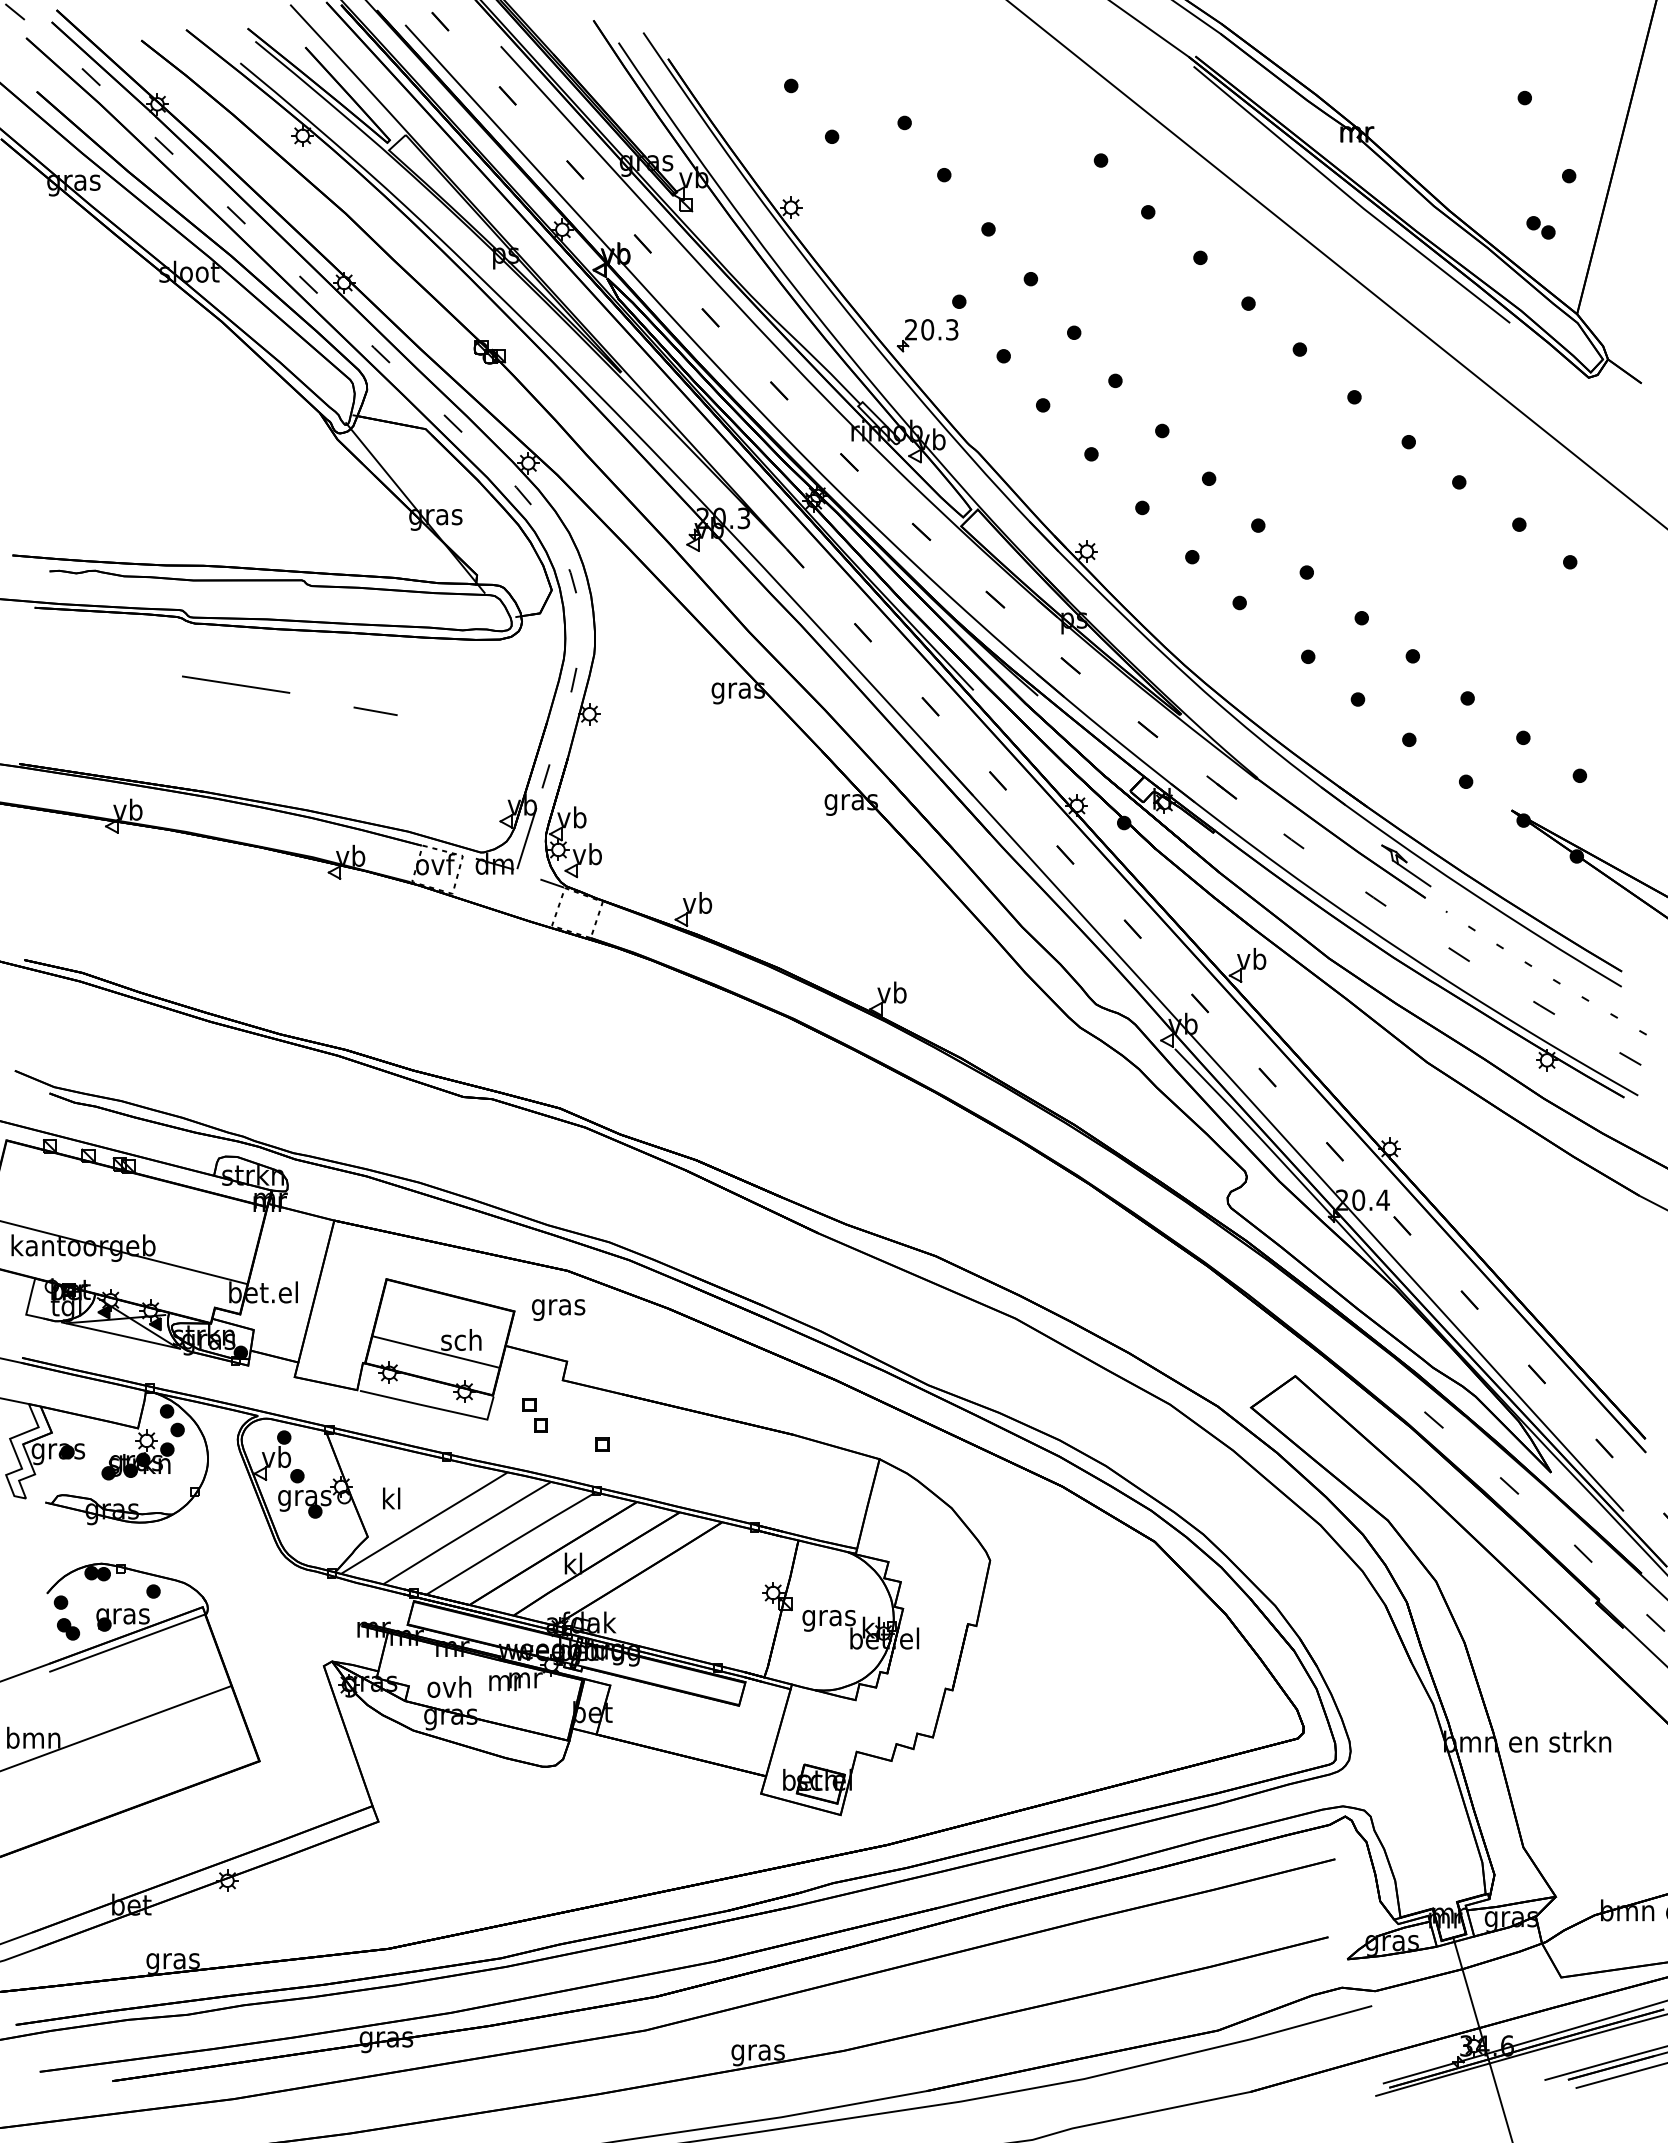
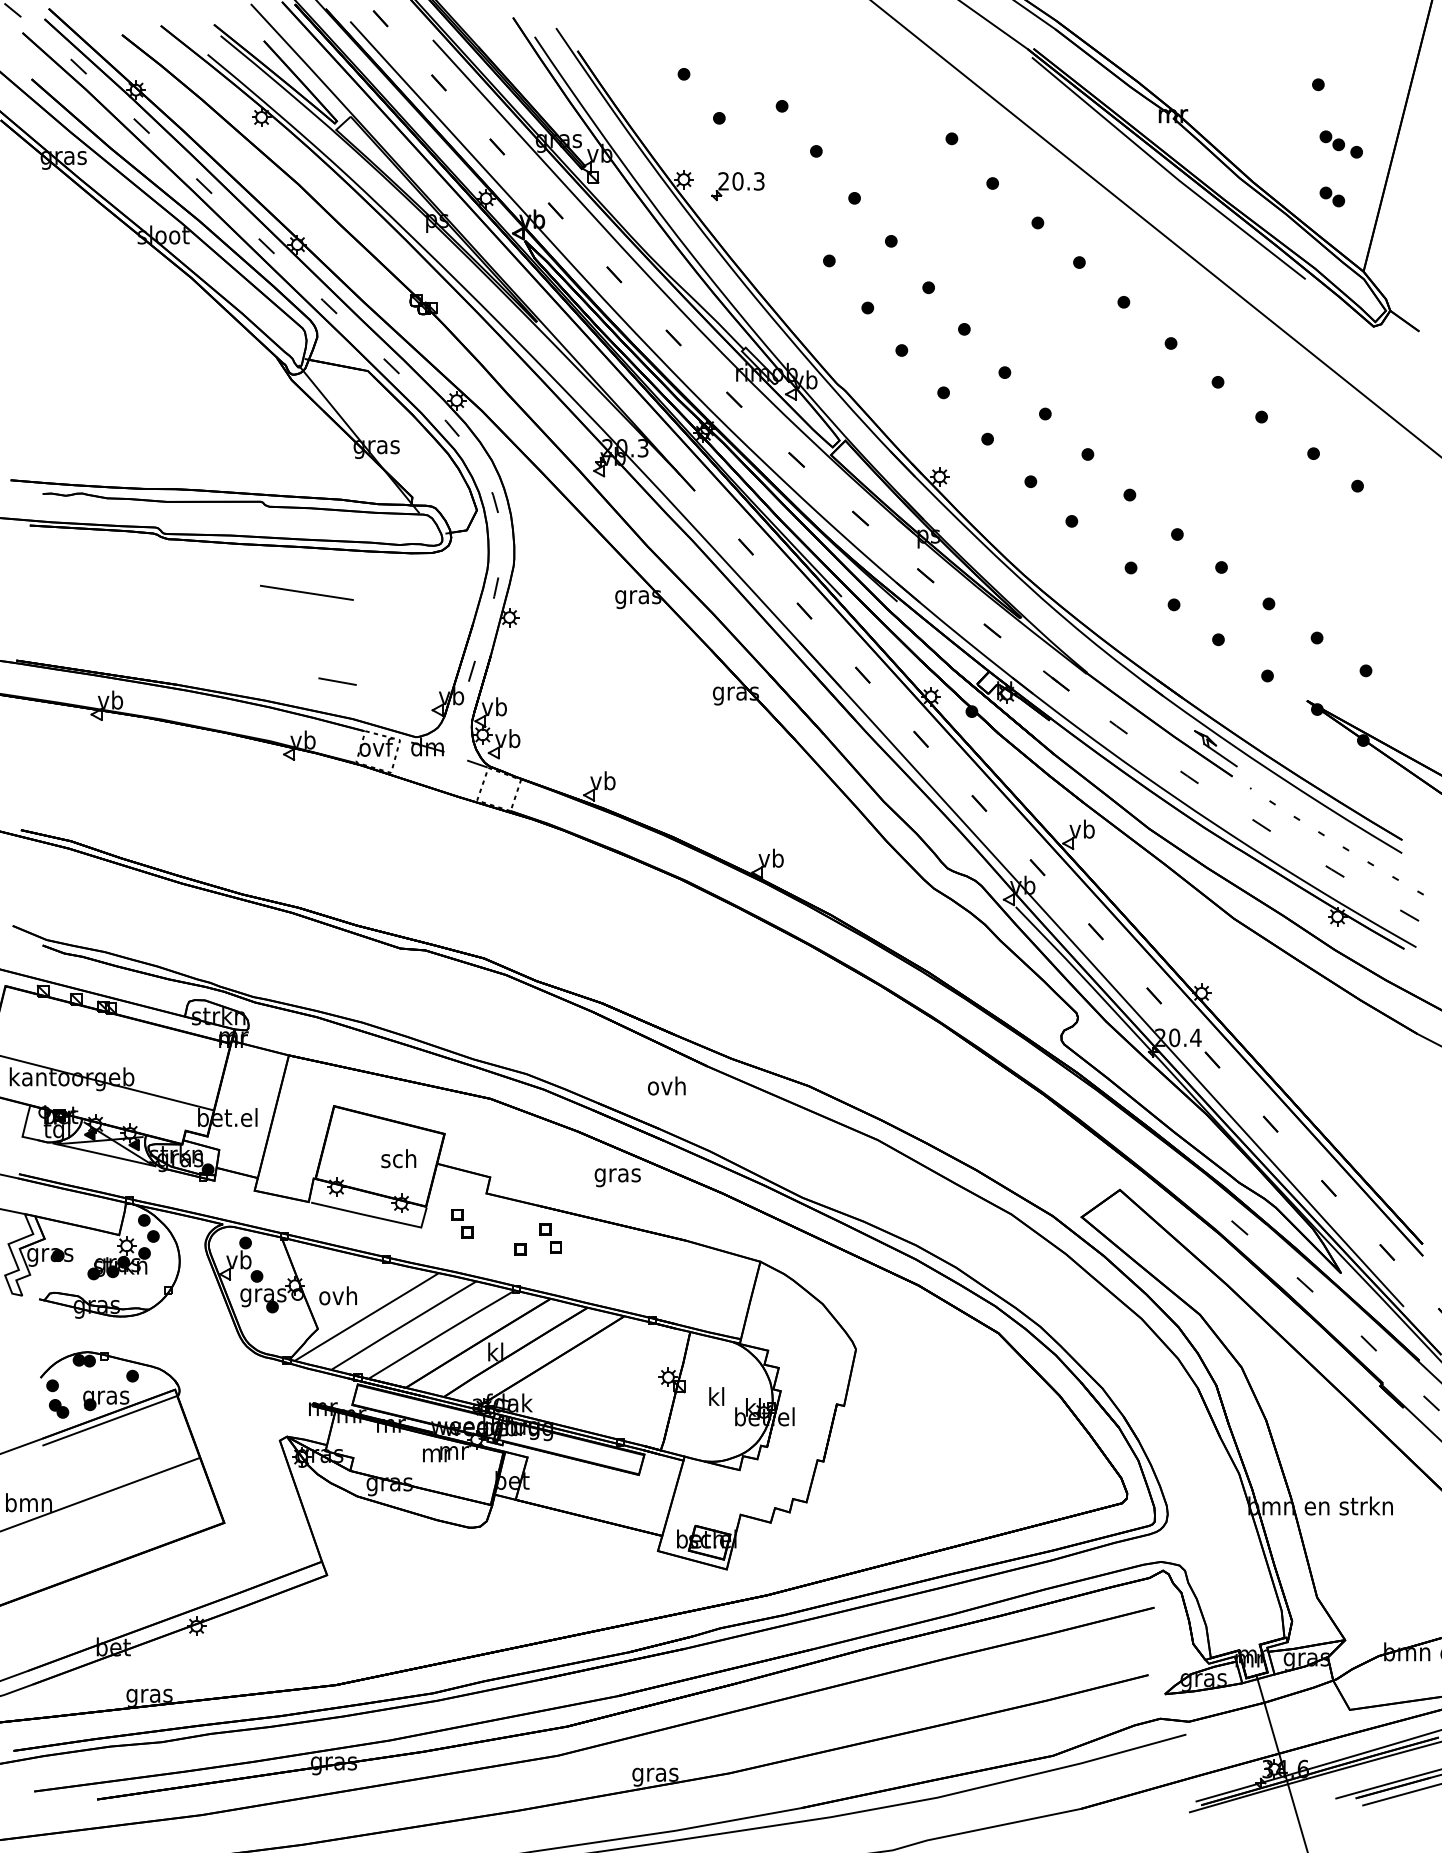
part: (1540, 162) -> (1331, 140), added
part: (927, 335) -> (737, 186), moved
line: (236, 684) -> (307, 592), moved
line: (375, 710) -> (337, 680), moved
line: (526, 838) -> (455, 725), removed
text: (558, 1309) -> (617, 1177), moved
line: (435, 1351) -> (376, 1168), removed
part: (636, 1432) -> (550, 1238), added
text: (391, 1498) -> (338, 1295), kl -> ovh
text: (828, 1617) -> (716, 1398), gras -> kl
text: (449, 1686) -> (666, 1085), moved

